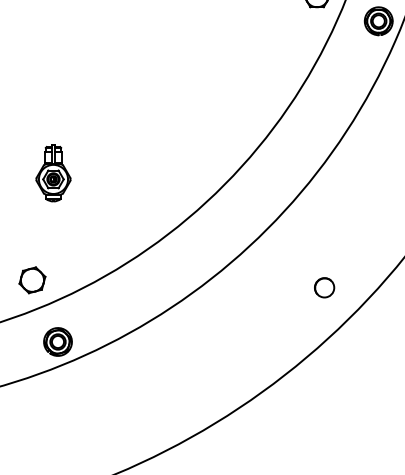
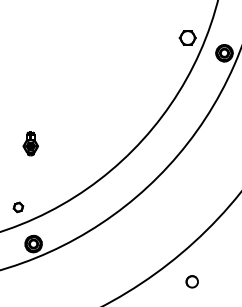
part: (52, 172) -> (30, 143), size x0.7
part: (32, 280) -> (18, 207), size x0.6
circle: (323, 287) -> (191, 281), moved

